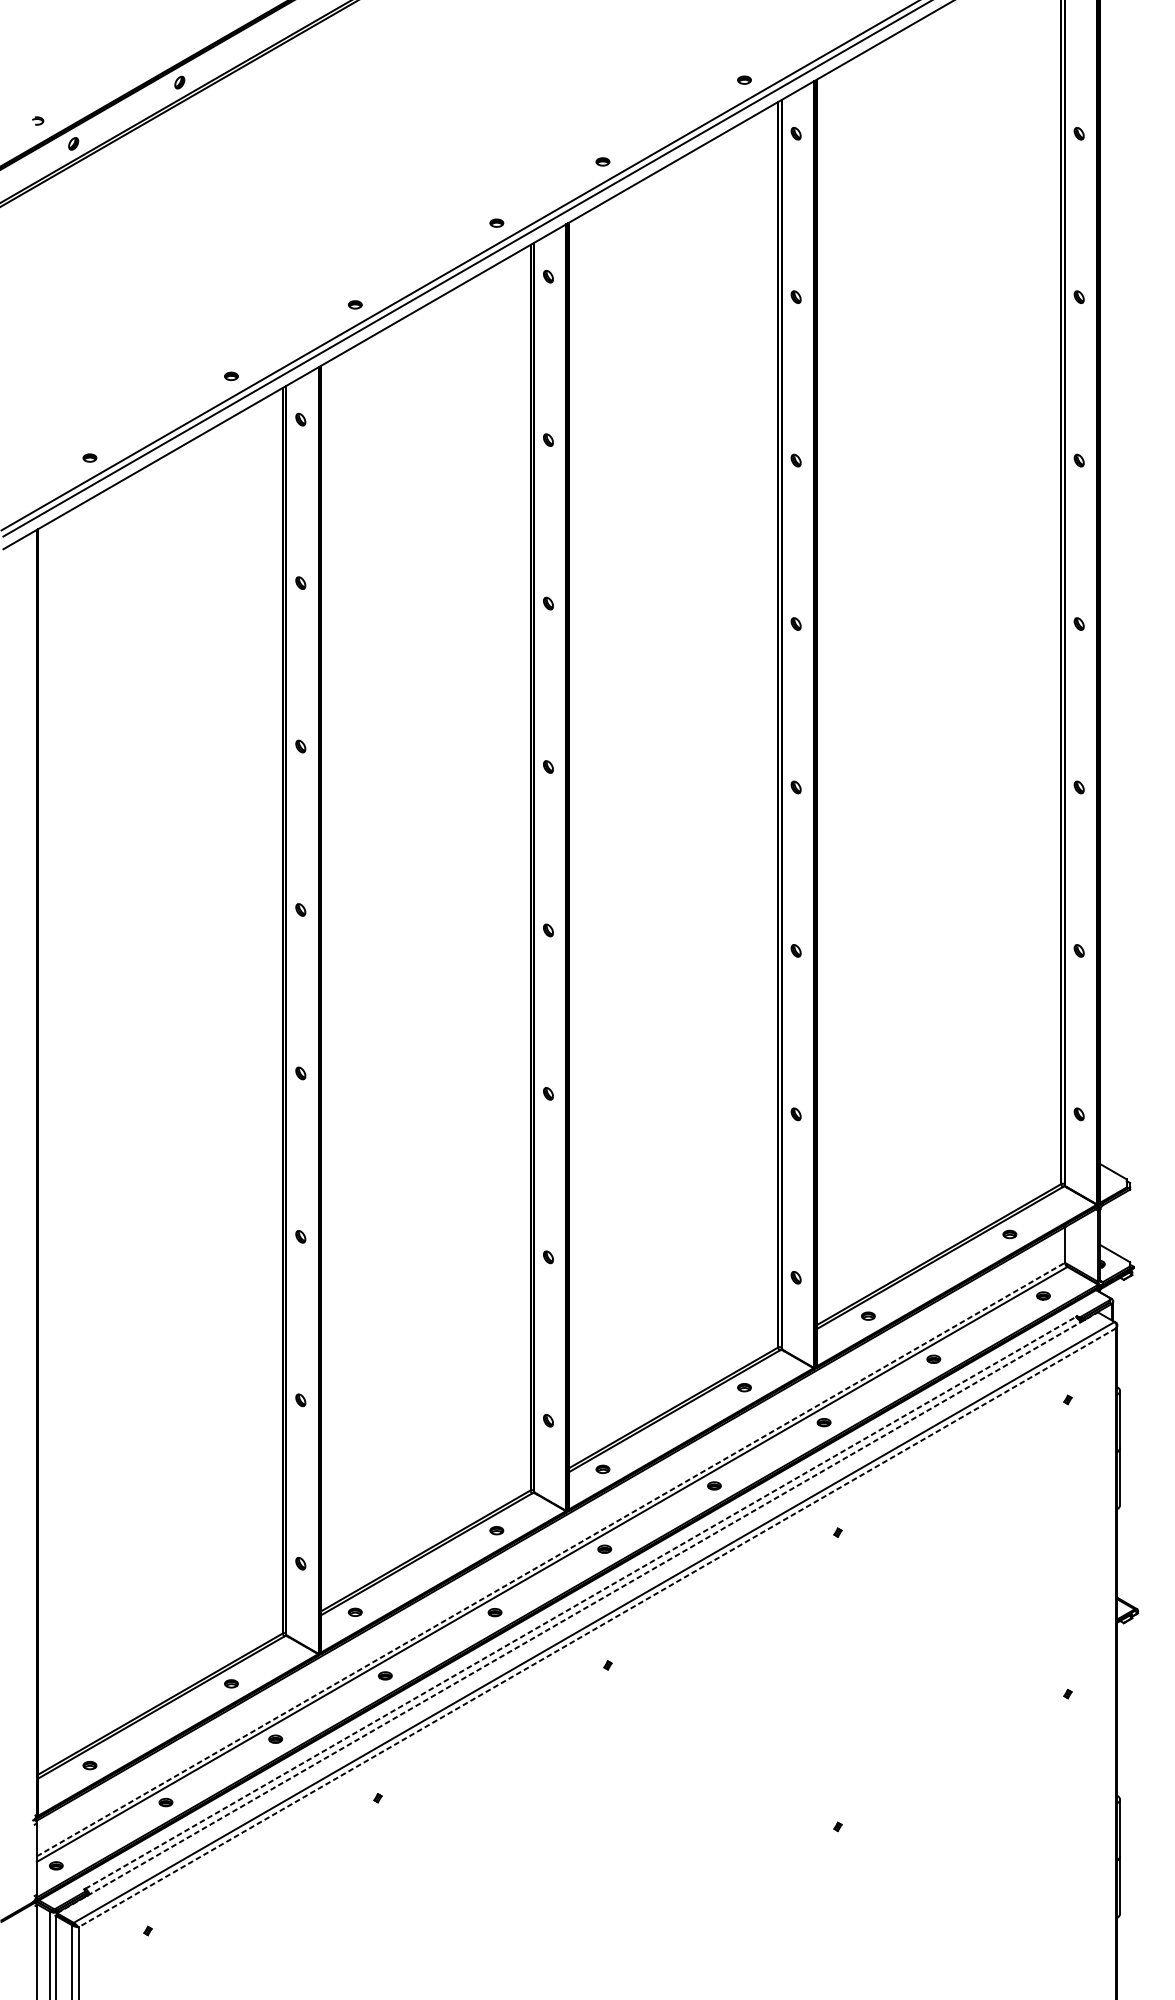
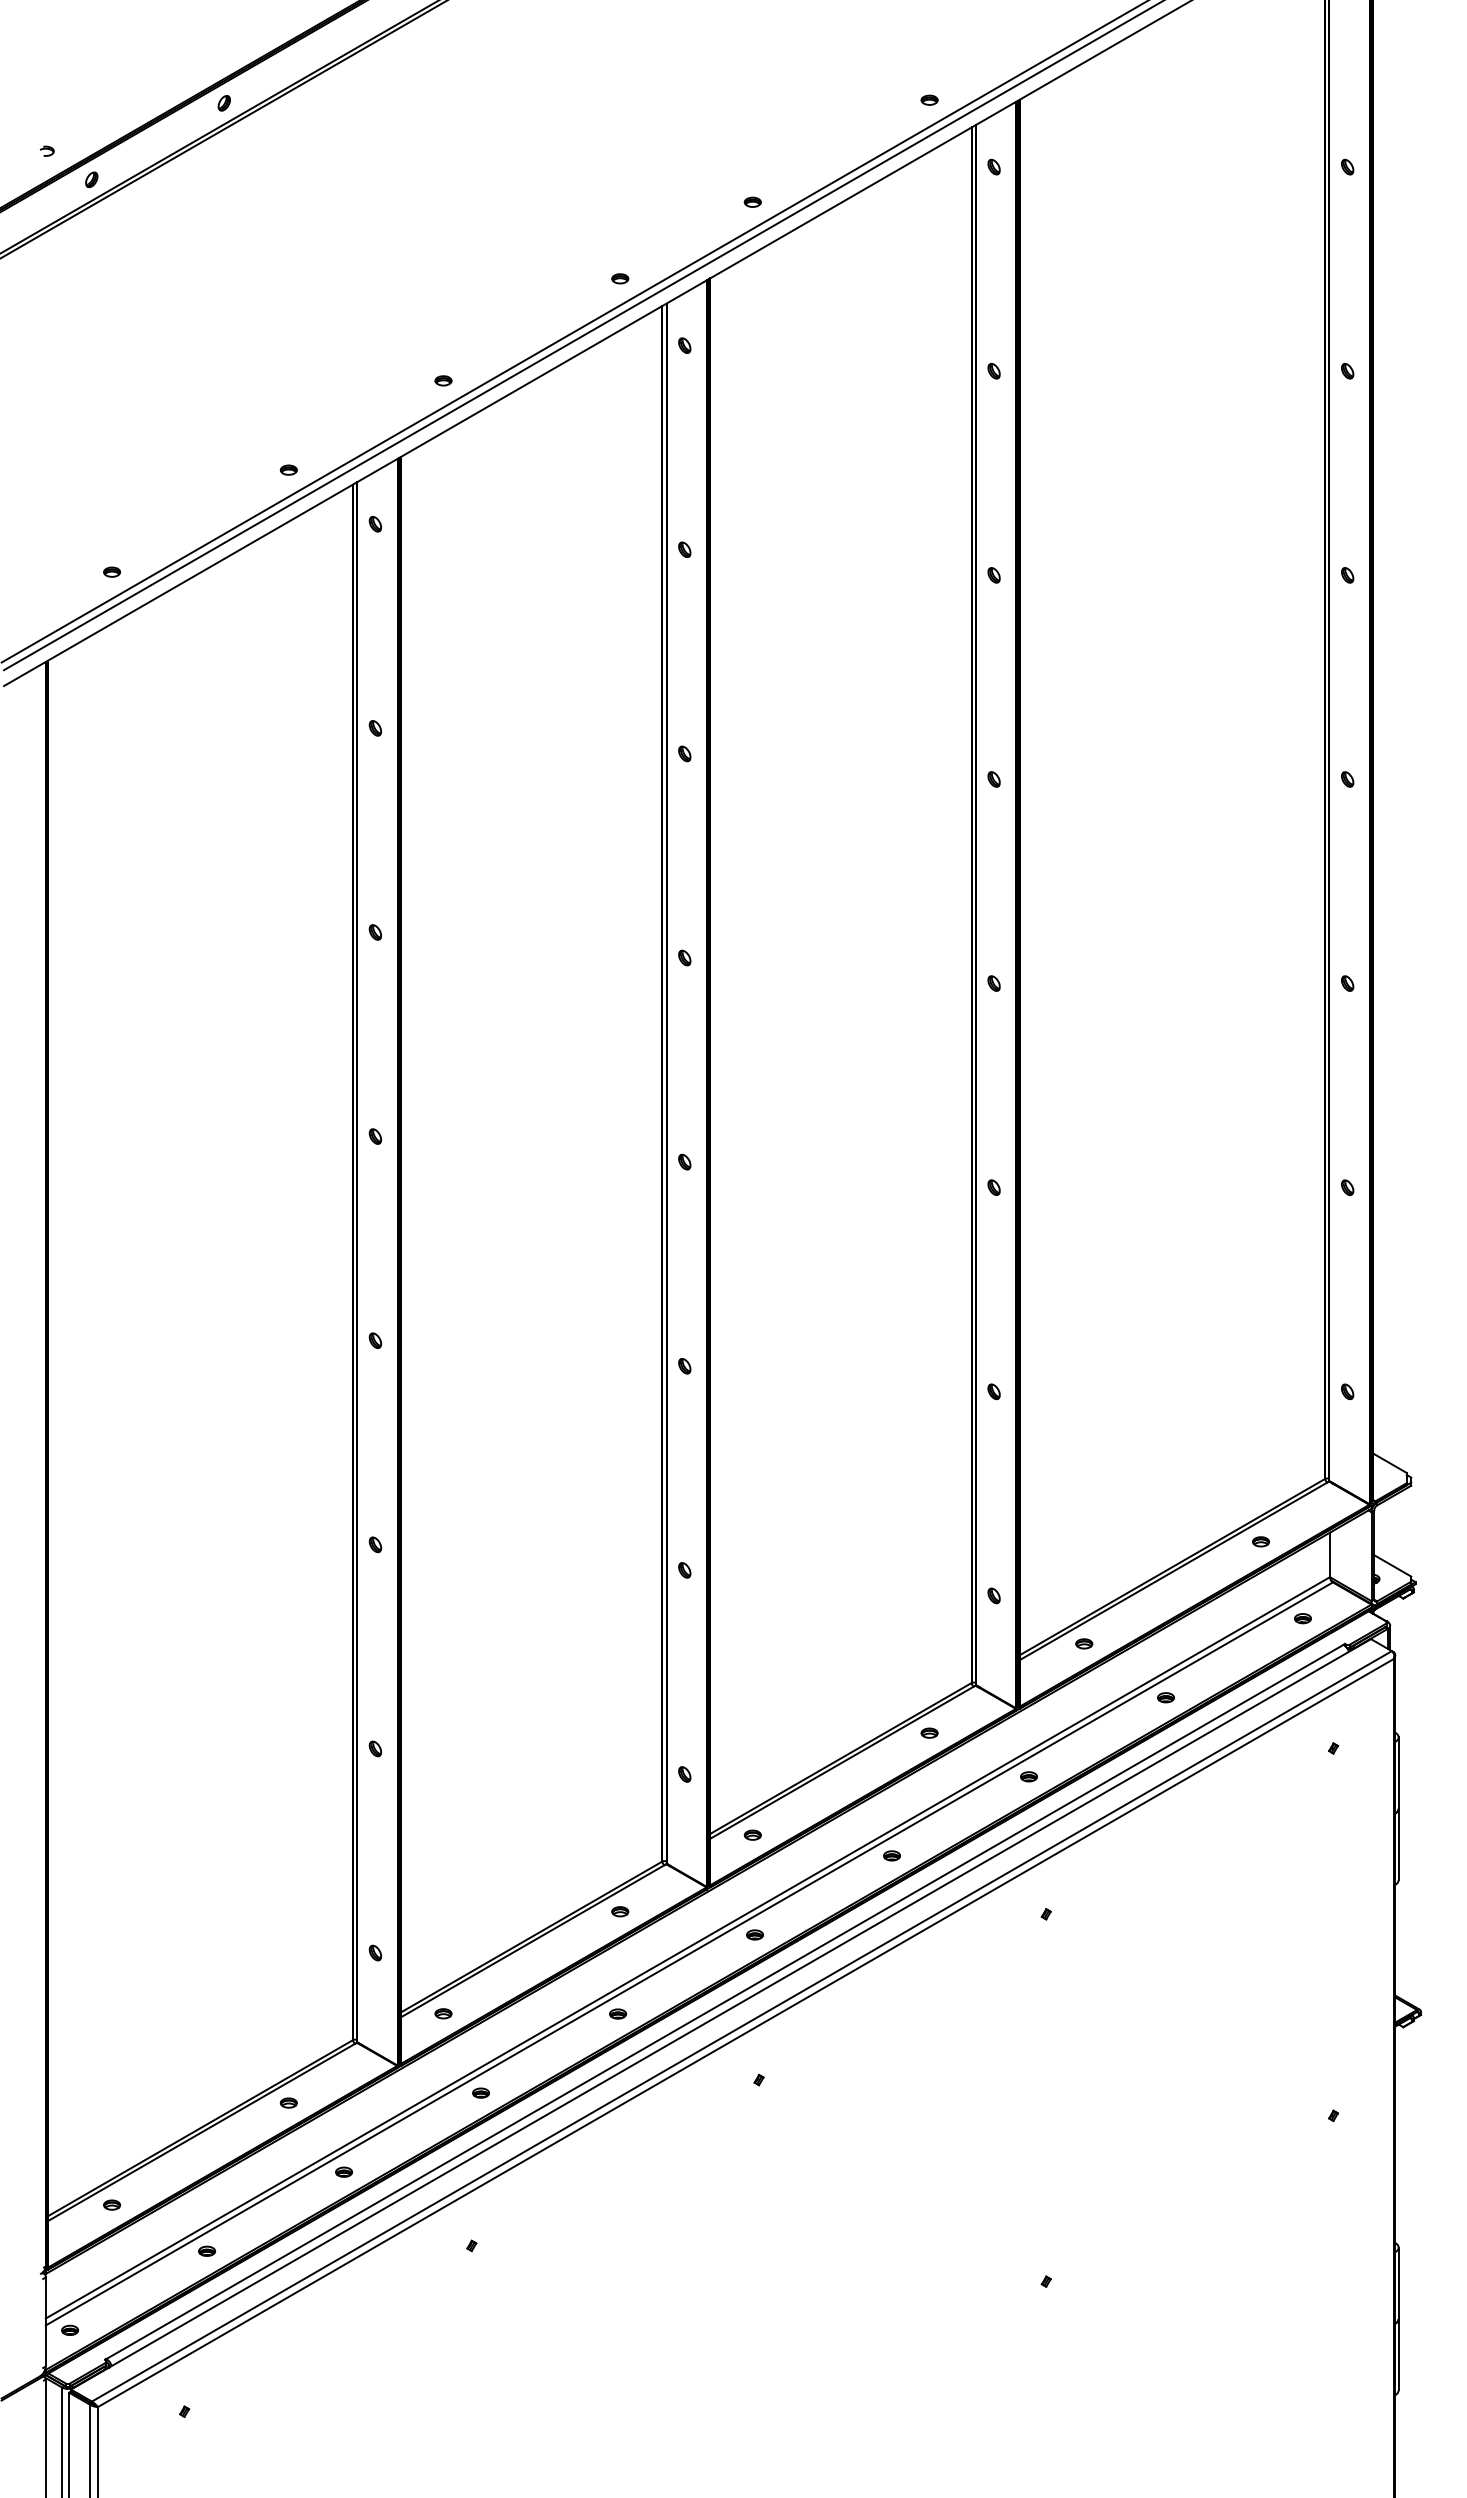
line: (551, 1559) -> (688, 1947), dashed -> solid
line: (581, 1602) -> (725, 2001), dashed -> solid
line: (577, 1612) -> (721, 2014), dashed -> solid
line: (597, 1628) -> (745, 2033), dashed -> solid

